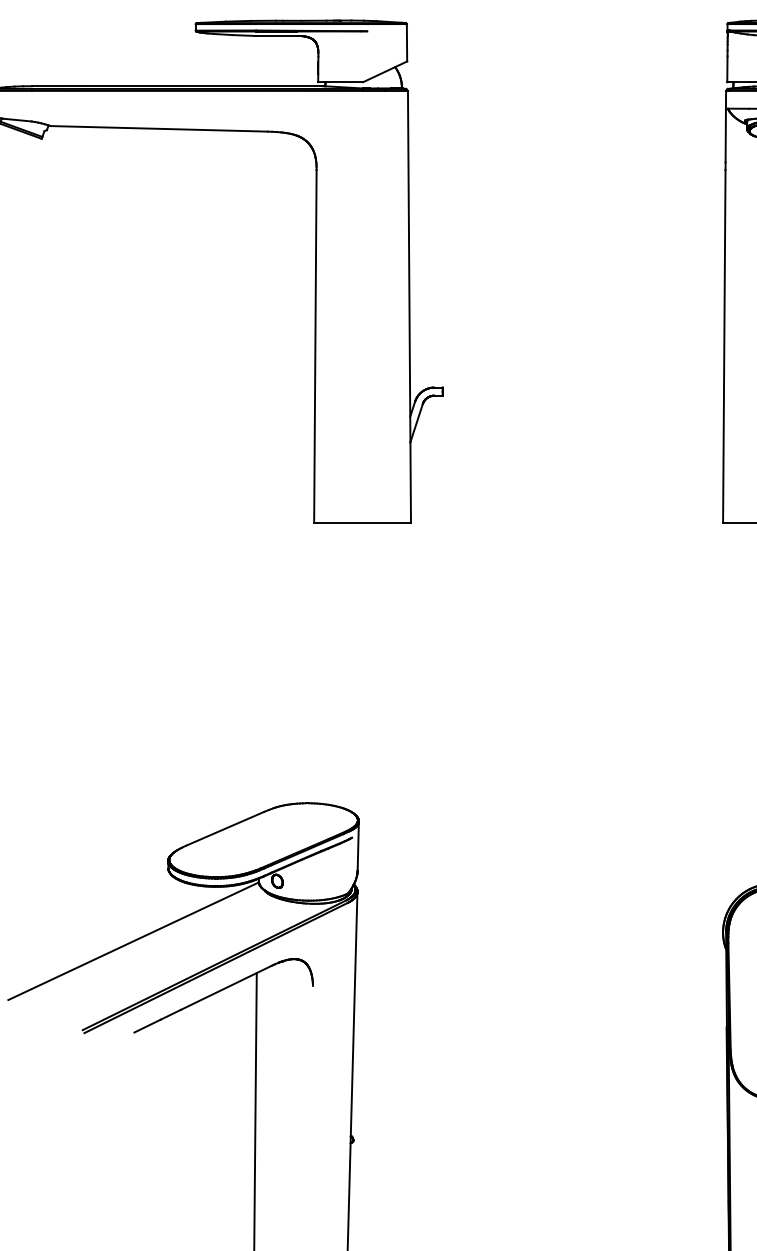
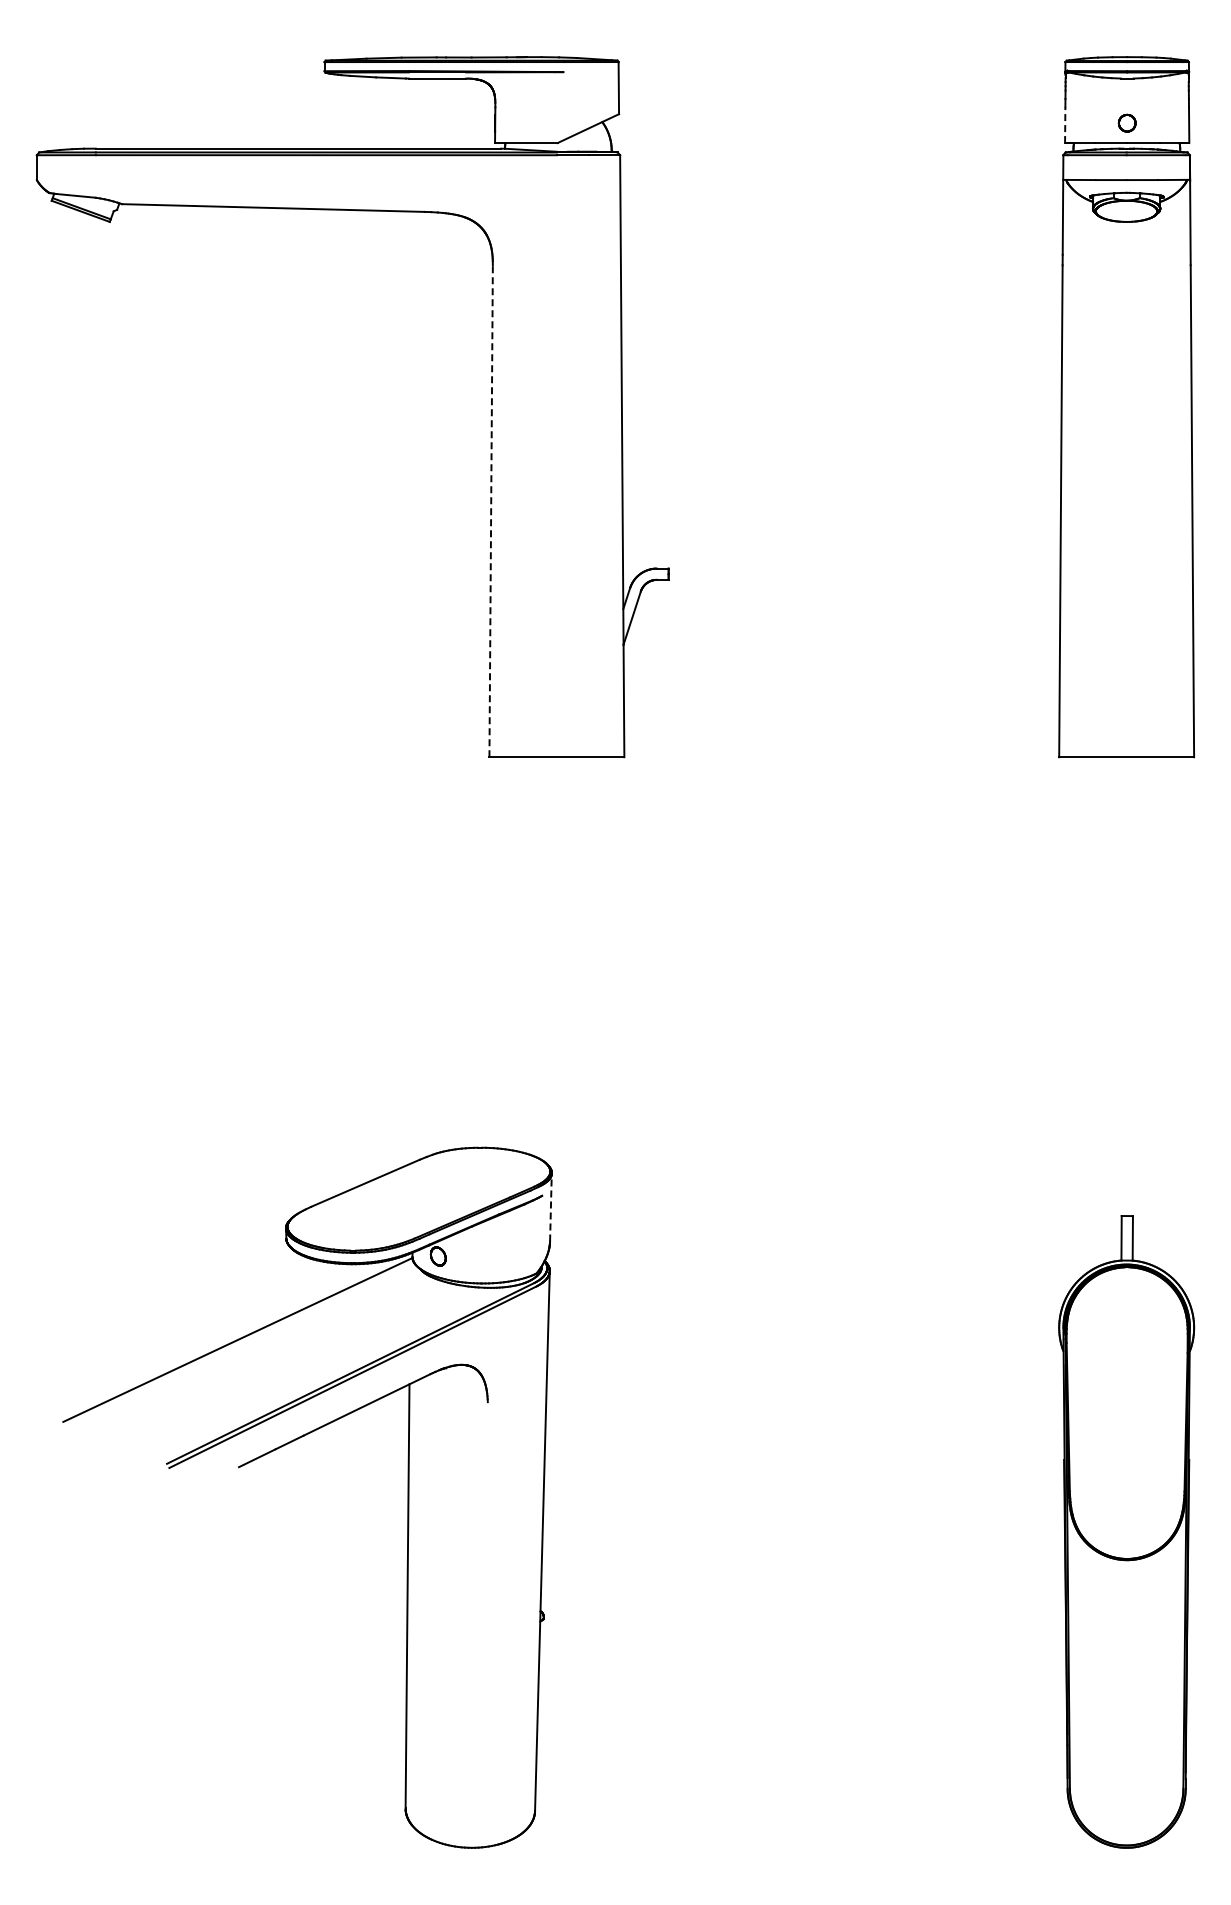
line: (727, 69) -> (1065, 125), solid -> dashed
line: (315, 346) -> (491, 511), solid -> dashed
line: (357, 845) -> (550, 1206), solid -> dashed

